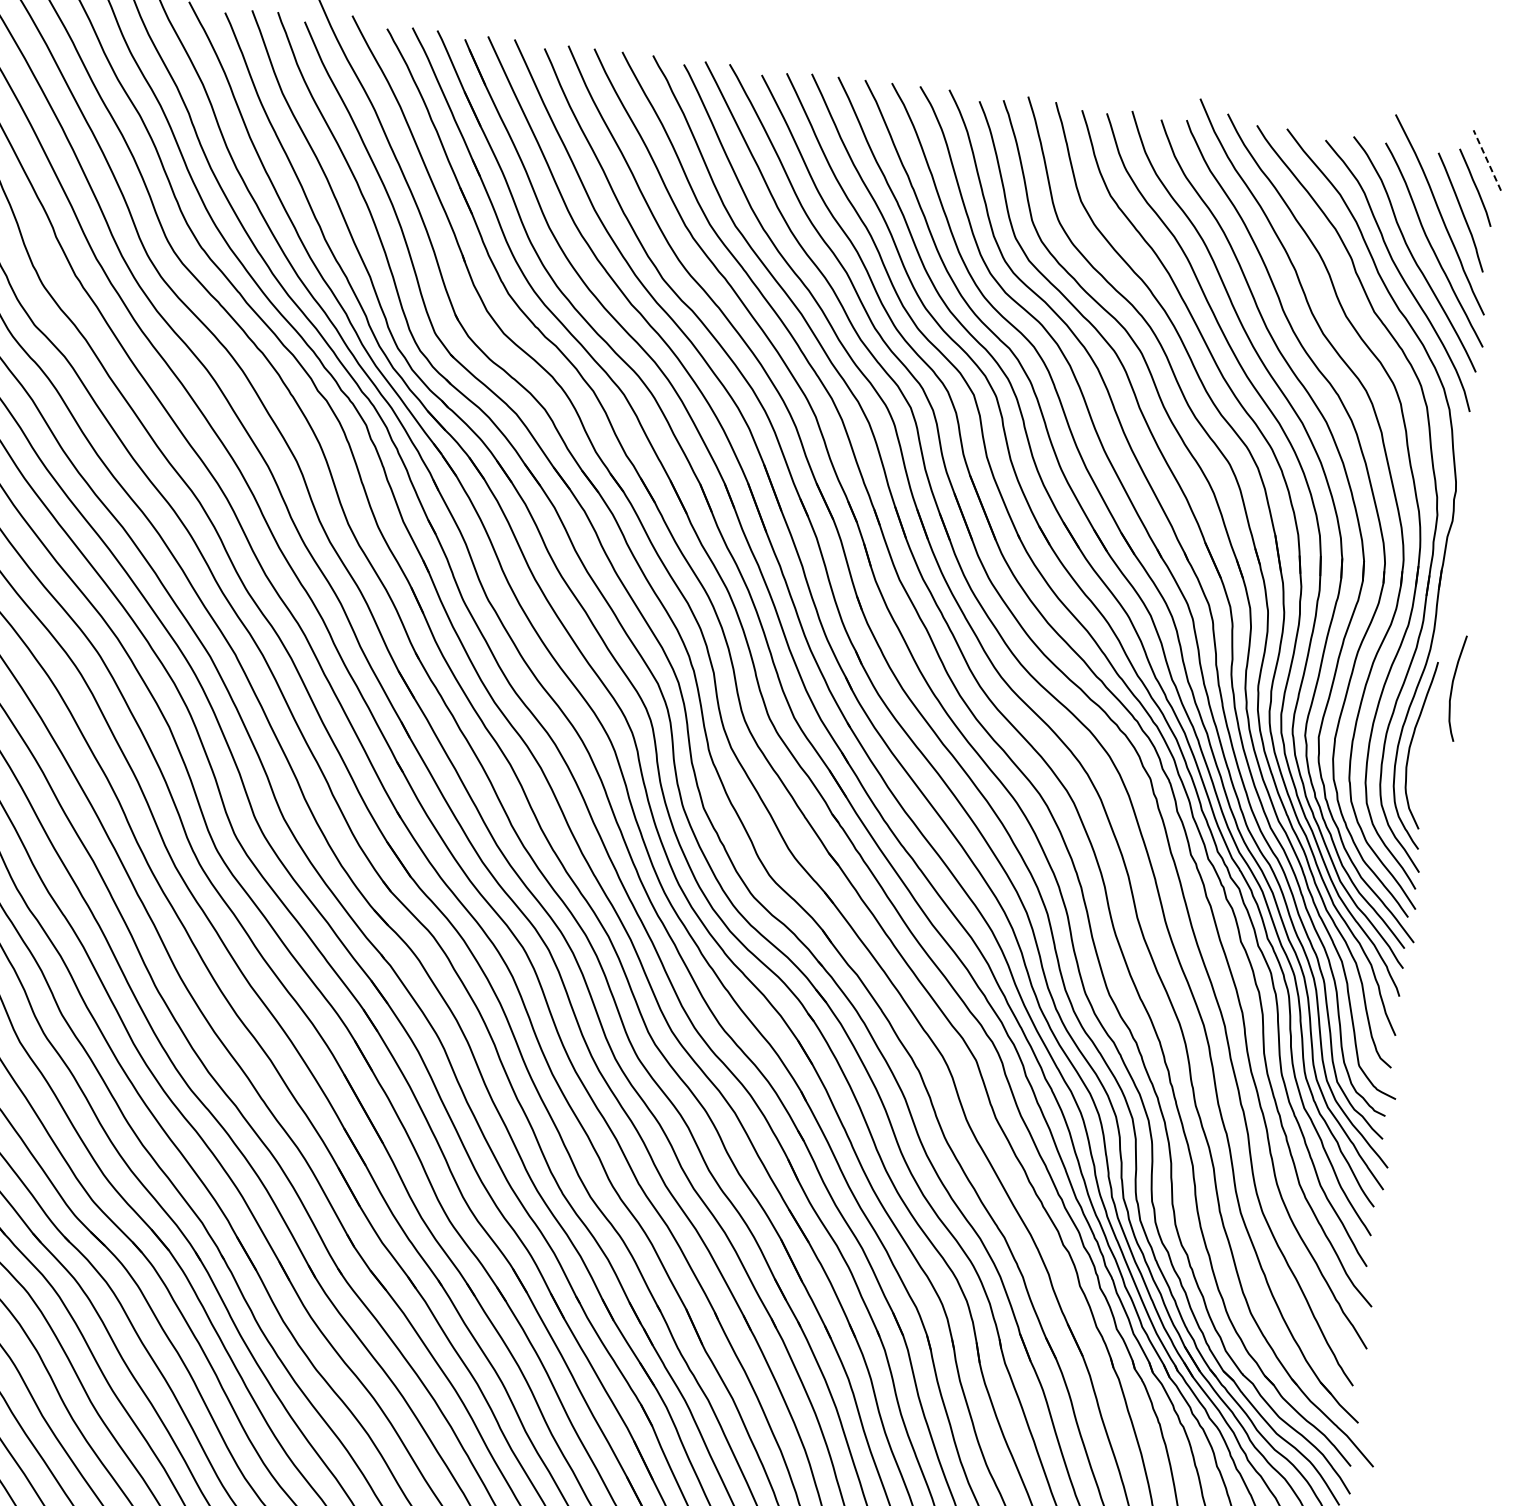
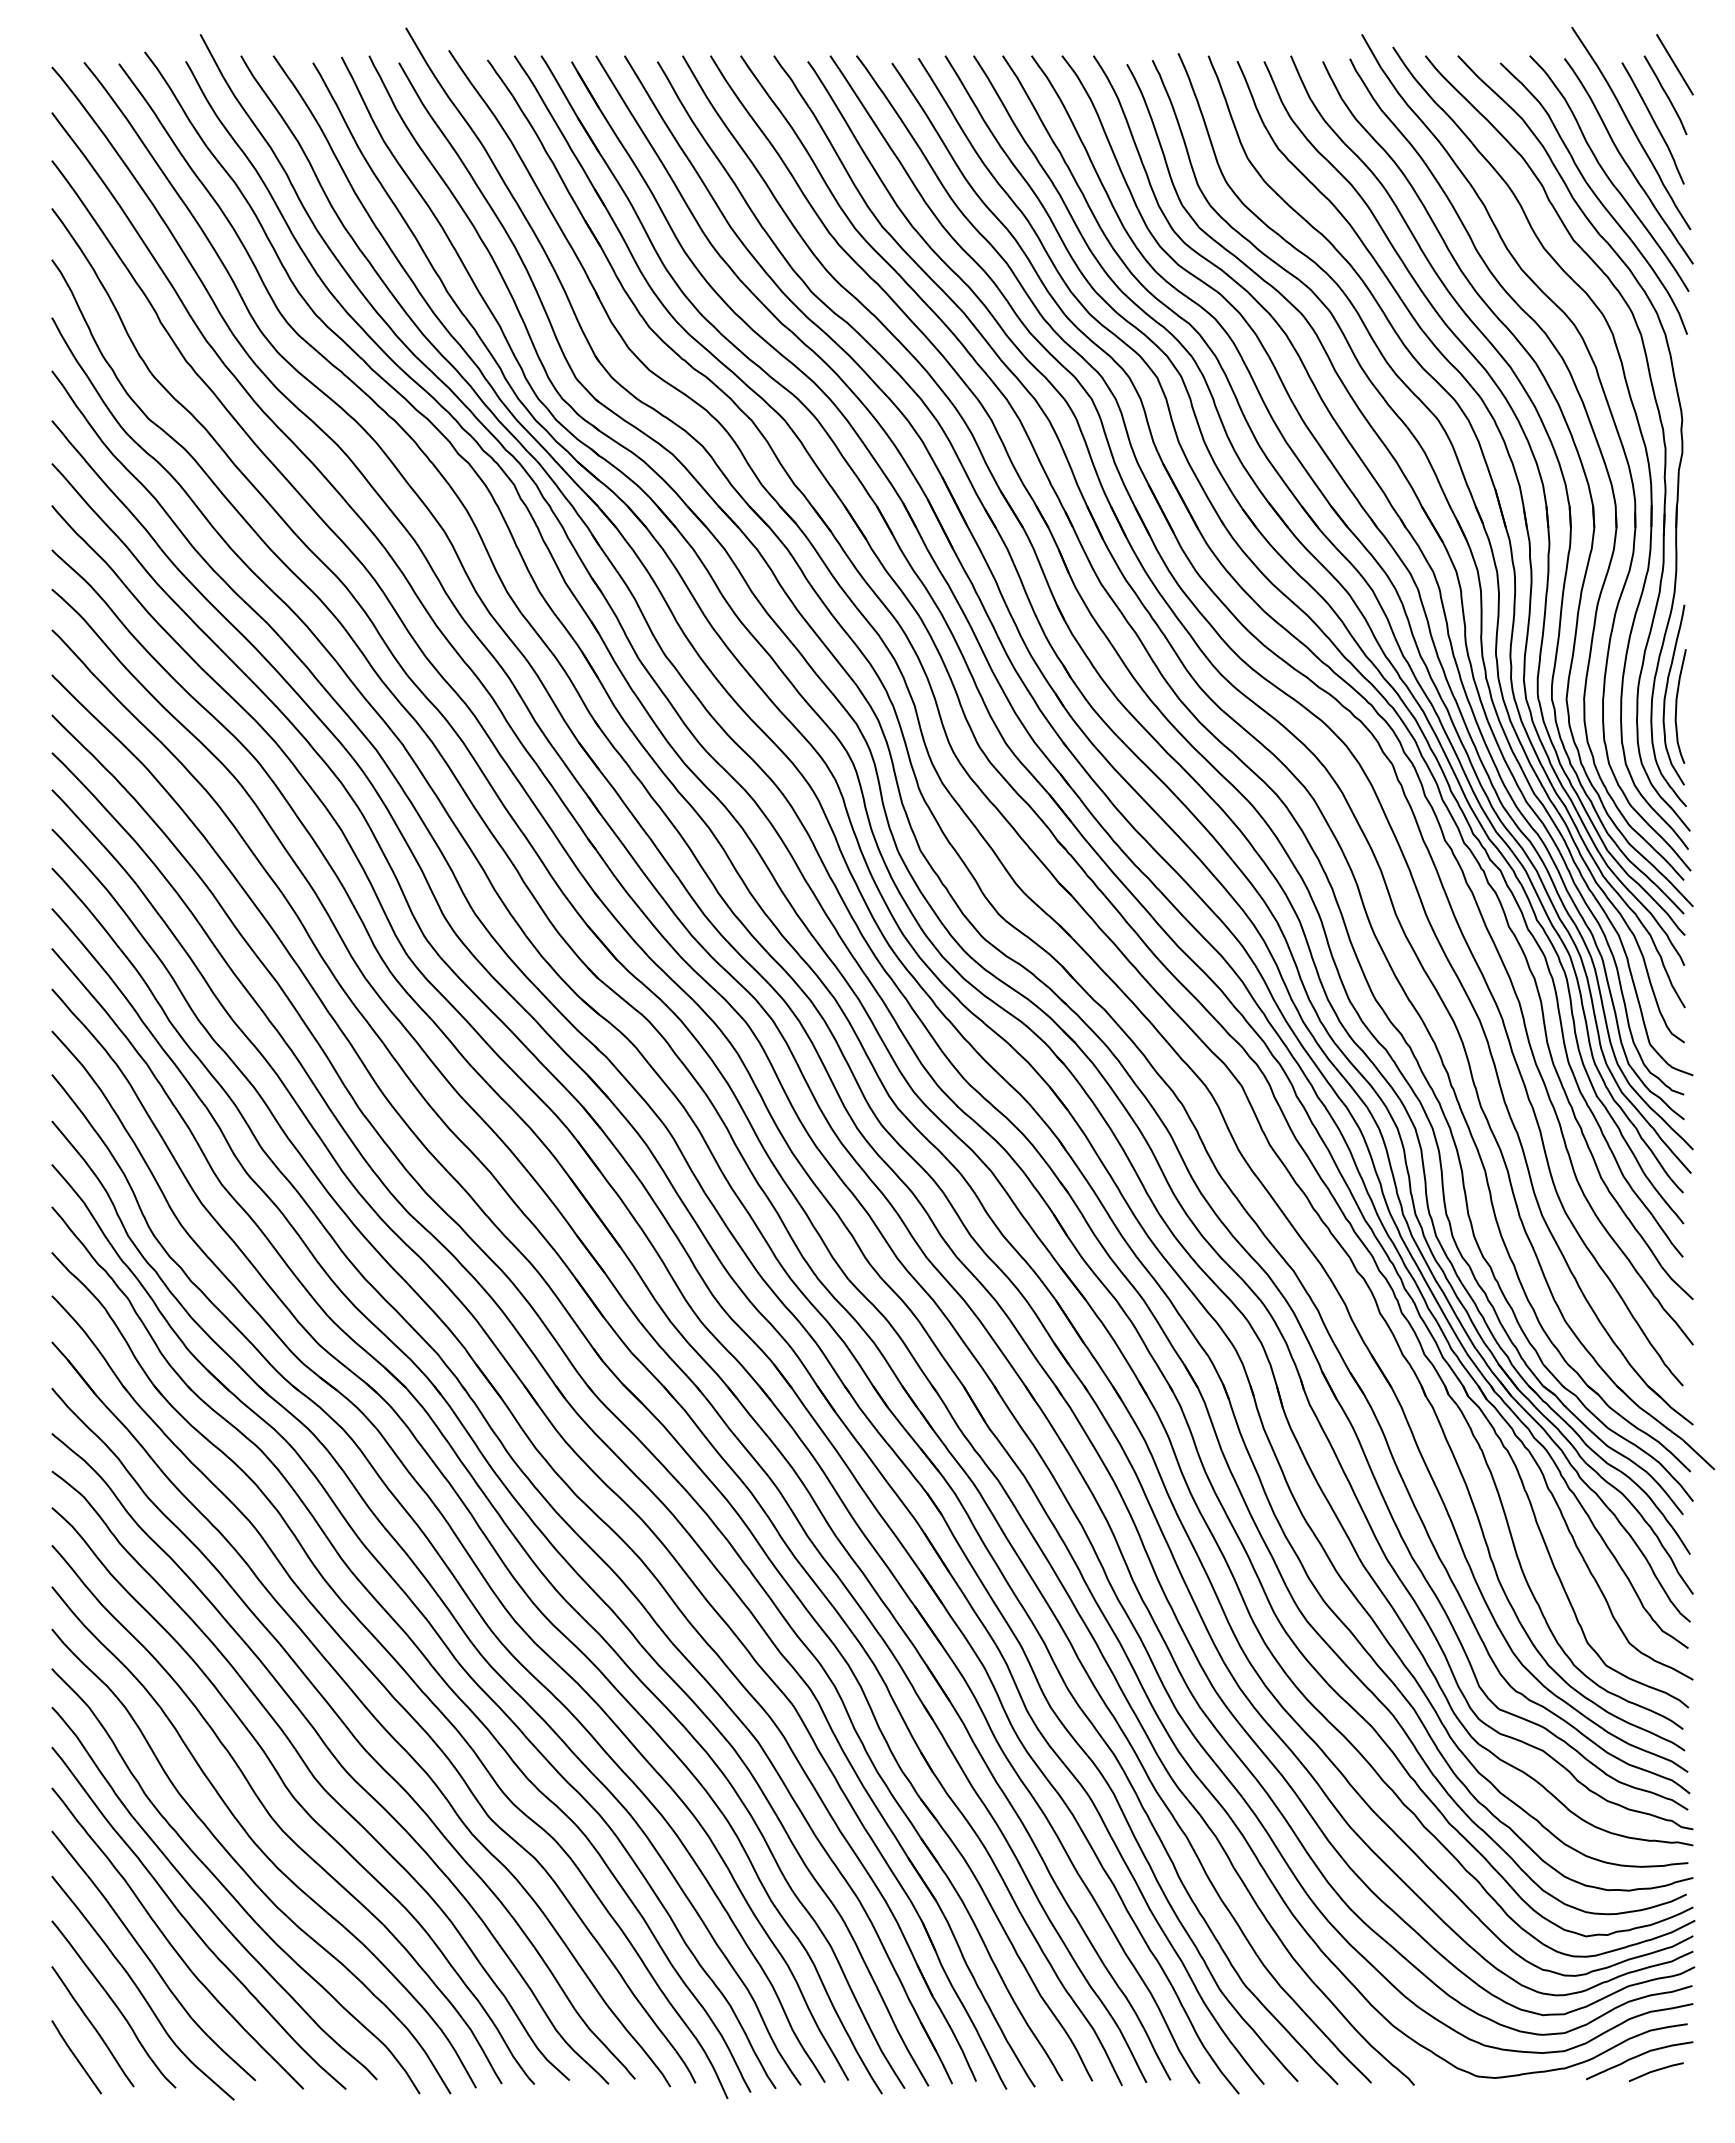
line: (1486, 160) -> (1674, 64), dashed -> solid
curve: (1453, 687) -> (1677, 706), moved

